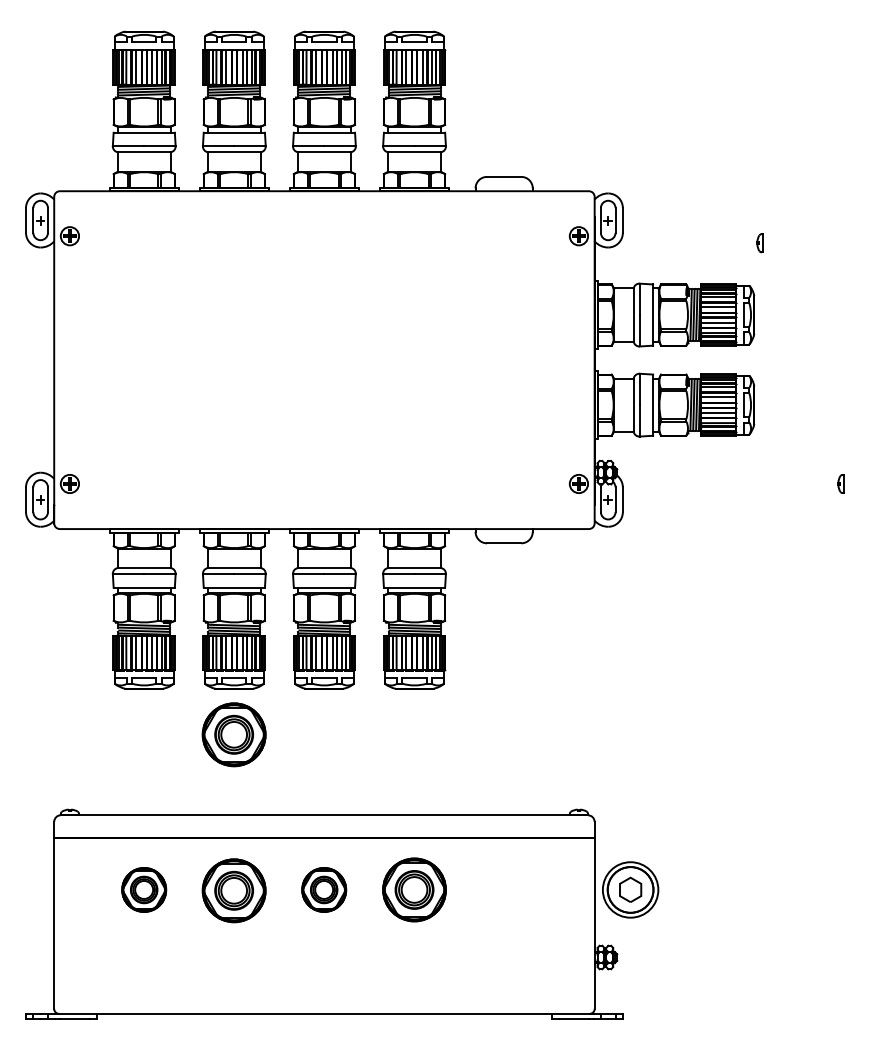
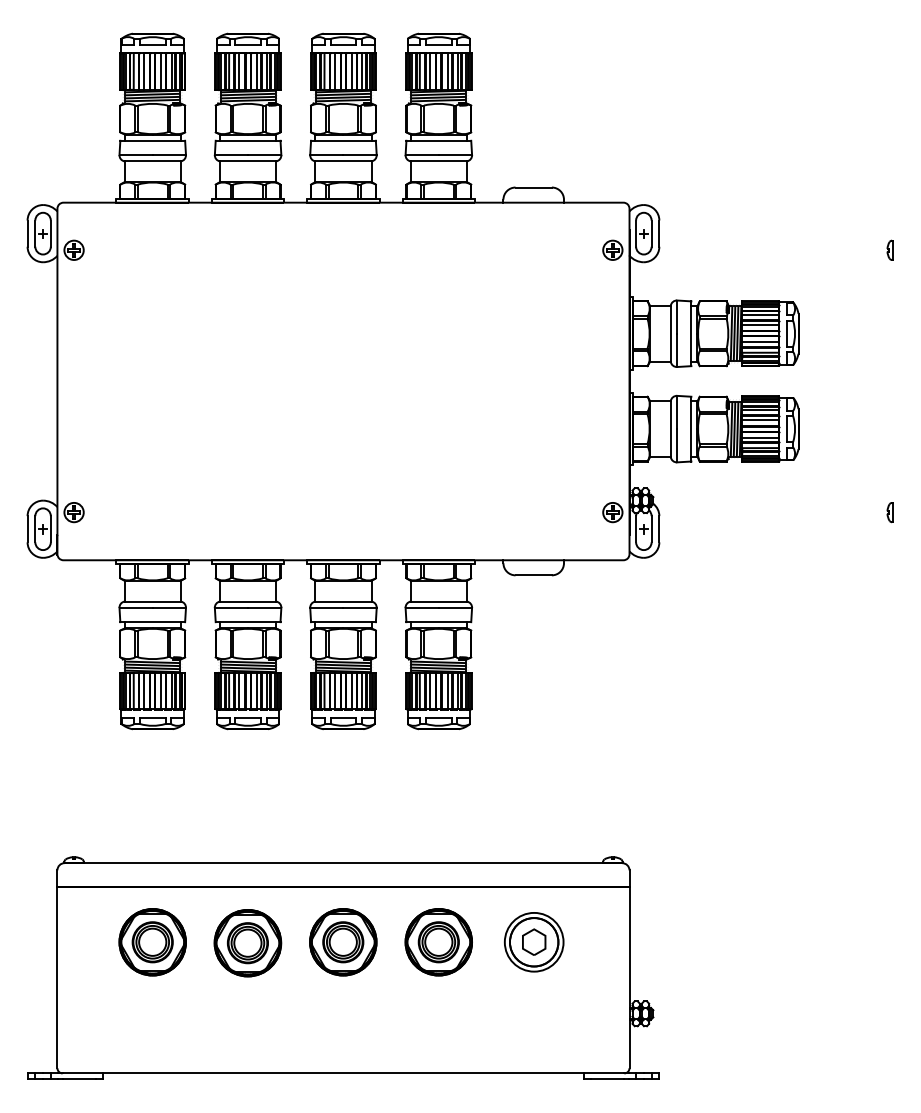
part: (759, 243) -> (889, 250), moved
part: (233, 734) -> (247, 777), removed
part: (143, 889) -> (151, 941), size x1.43
part: (323, 889) -> (342, 941), size x1.43
part: (630, 889) -> (534, 941), moved

